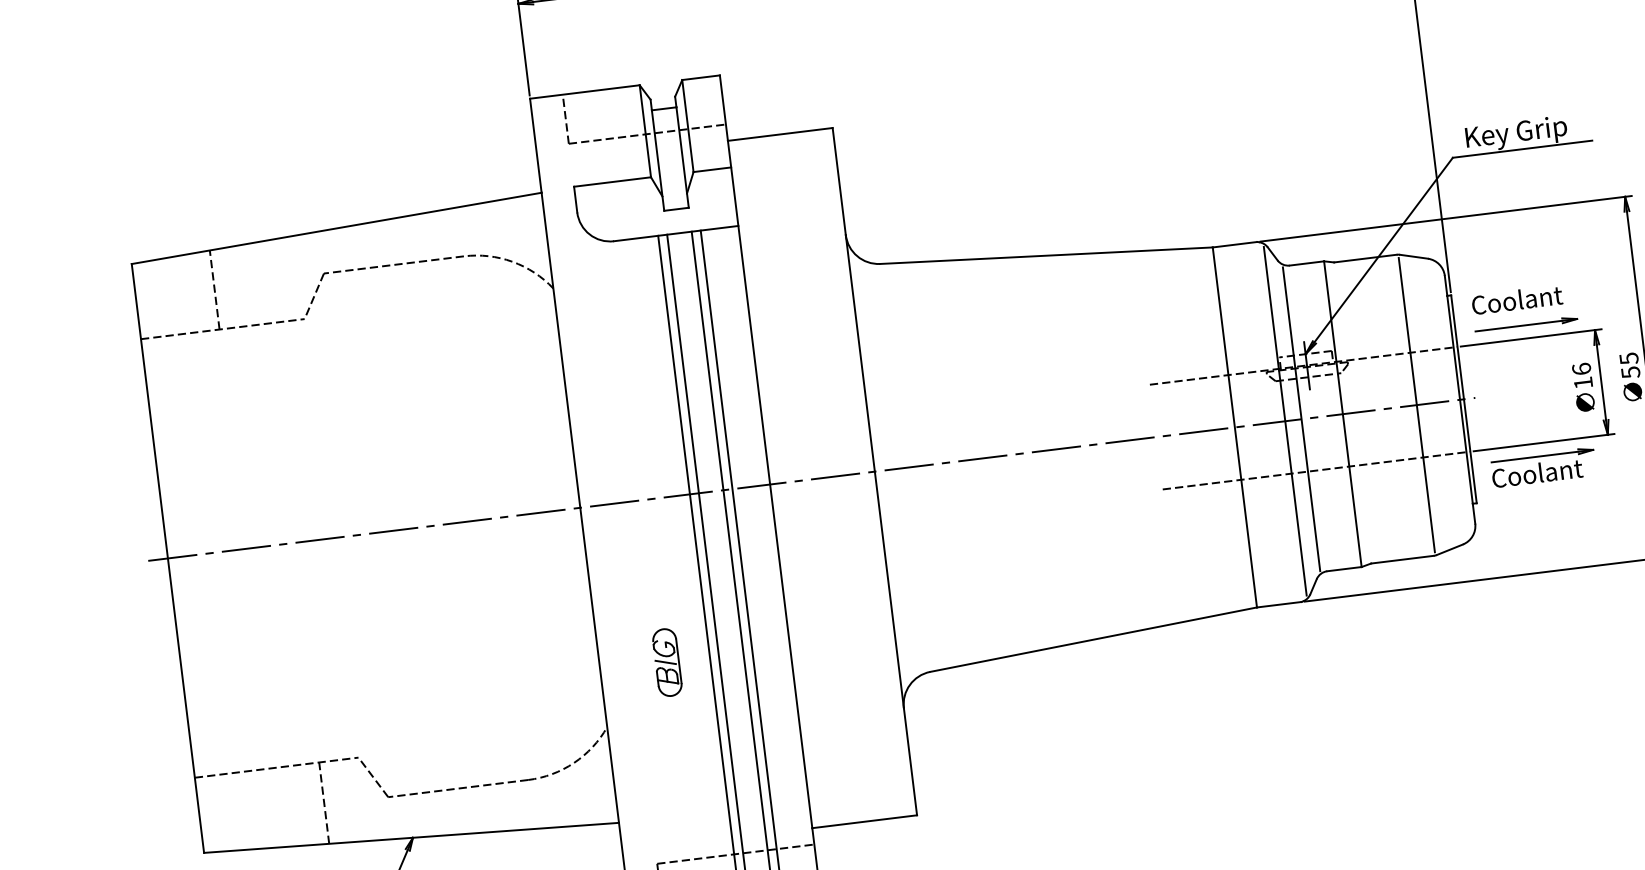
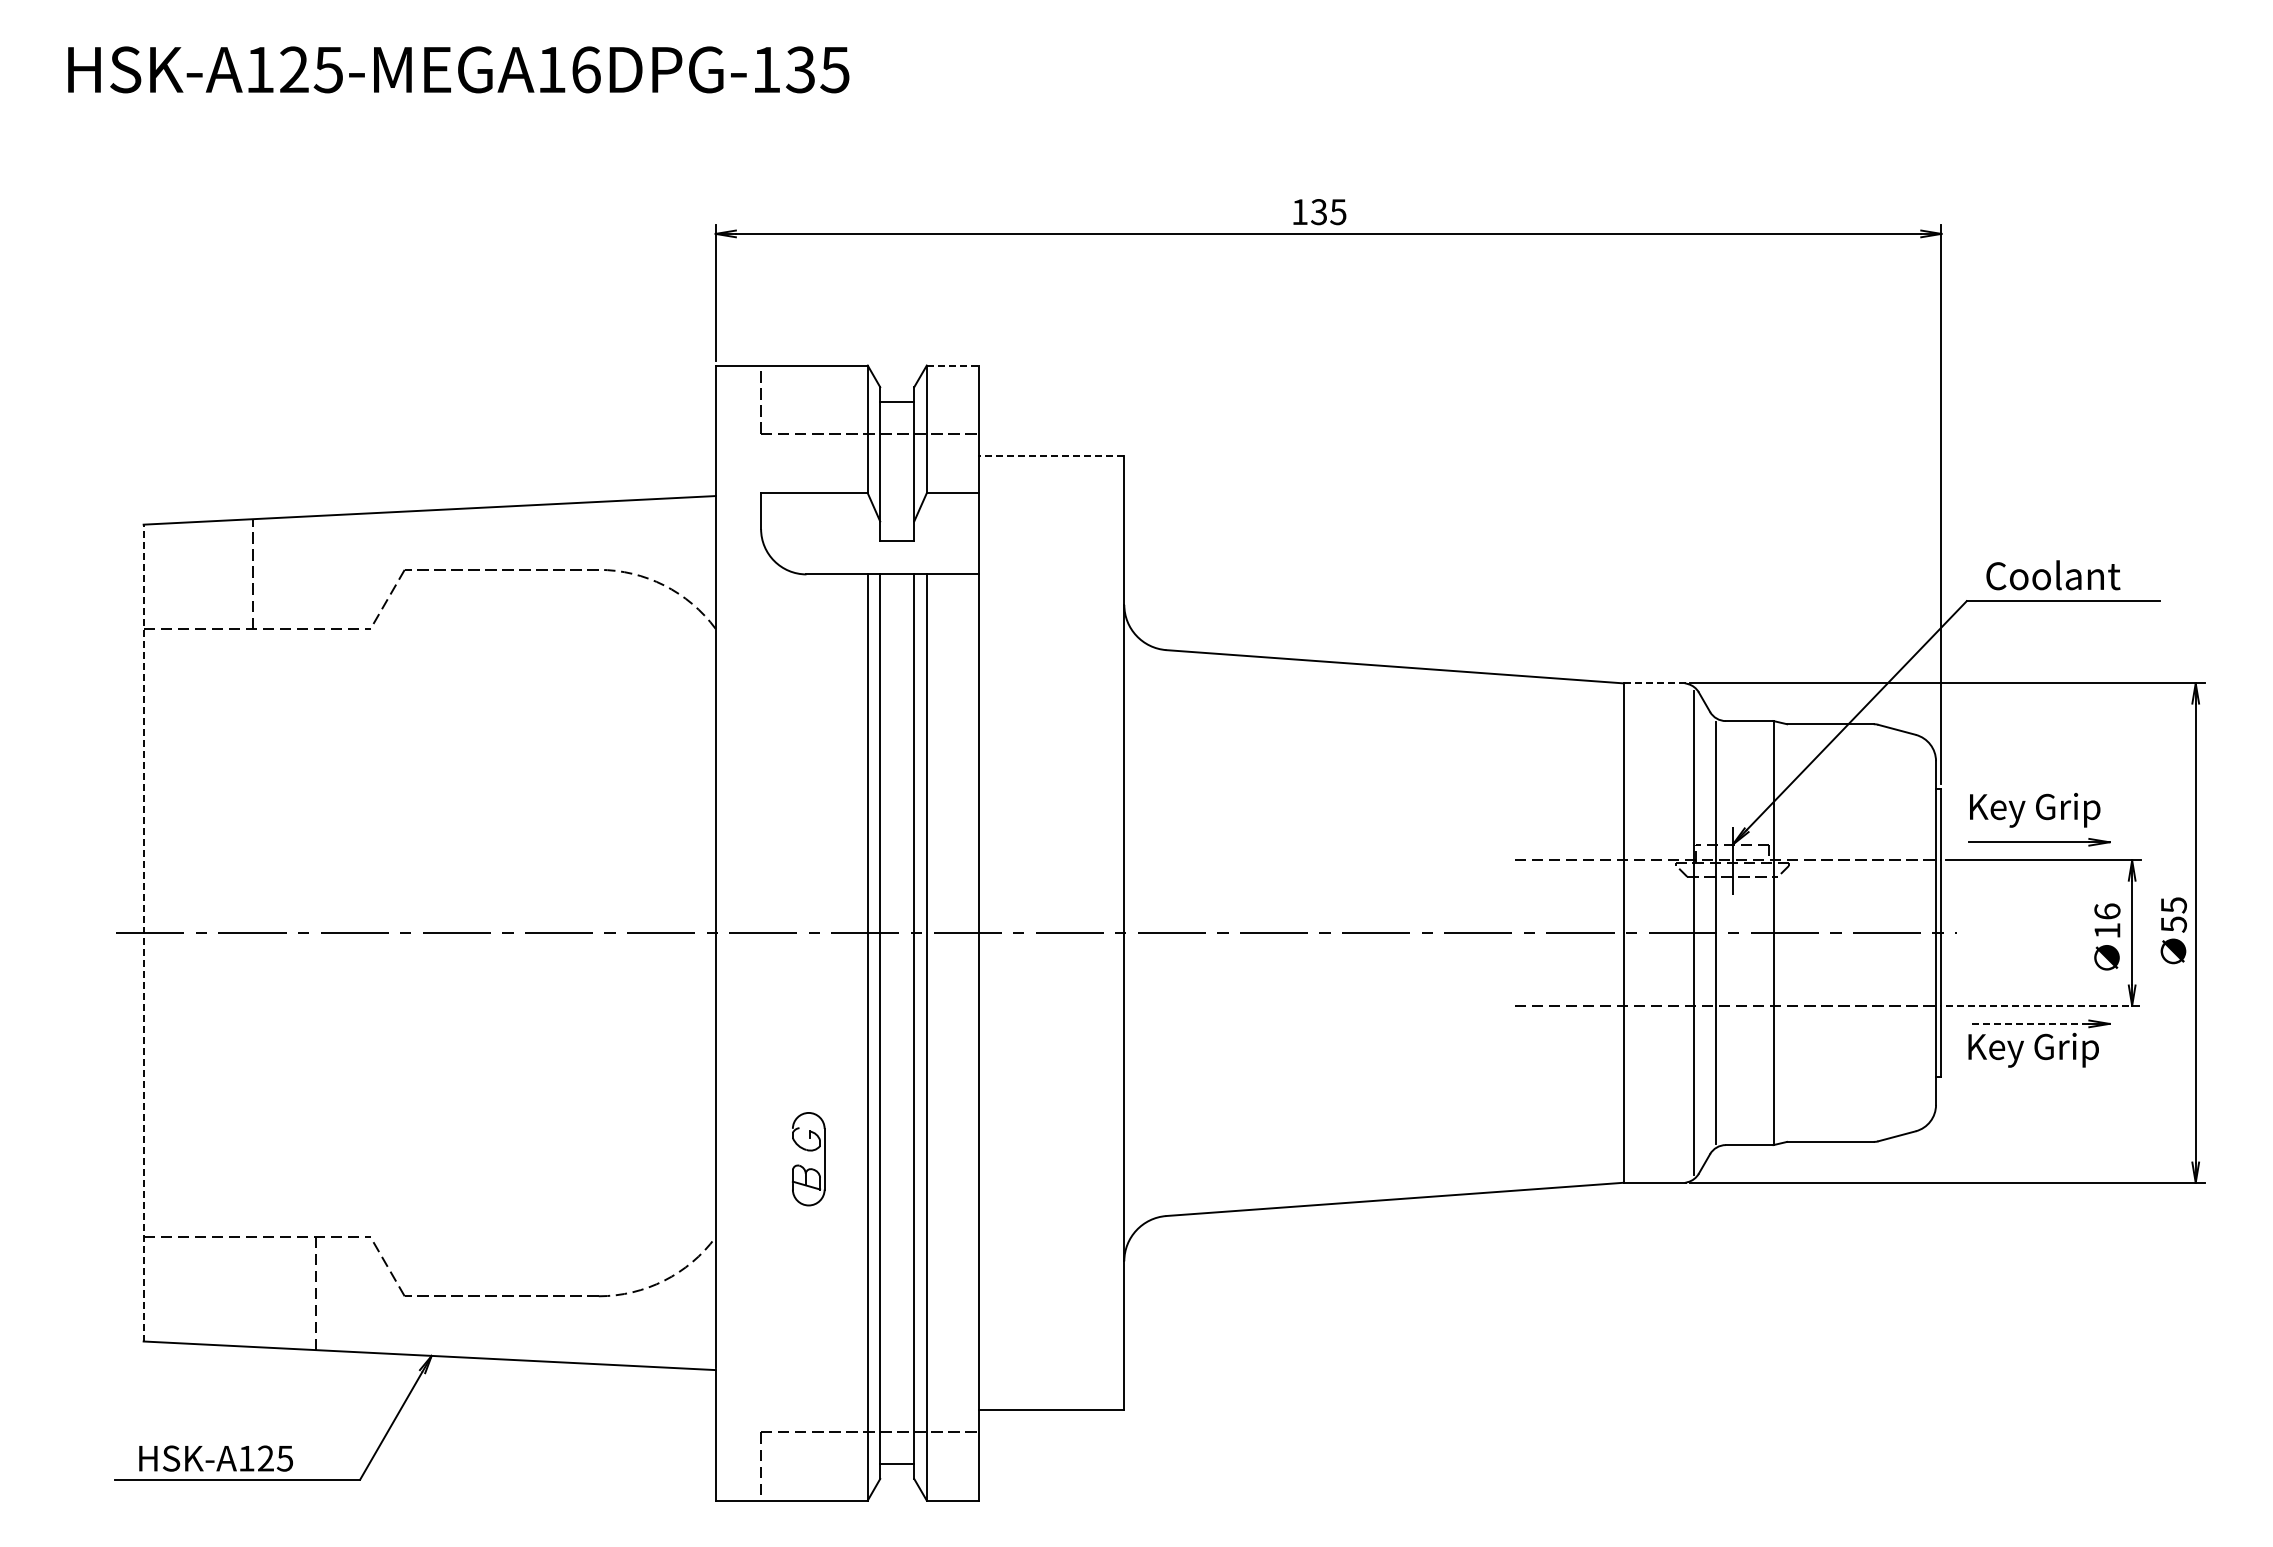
line: (701, 77) -> (953, 365), solid -> dashed
line: (780, 134) -> (1051, 456), solid -> dashed
text: (1515, 134) -> (2056, 579), Key Grip -> Coolant
line: (1234, 244) -> (1654, 683), solid -> dashed
text: (1520, 302) -> (2034, 809), Coolant -> Key Grip
line: (1417, 404) -> (1876, 932), removed
line: (1543, 442) -> (2043, 1005), solid -> dashed
line: (1534, 456) -> (2028, 1023), solid -> dashed
text: (1539, 475) -> (2032, 1049), Coolant -> Key Grip
line: (167, 558) -> (143, 932), solid -> dashed
line: (665, 662) -> (806, 1158), removed

